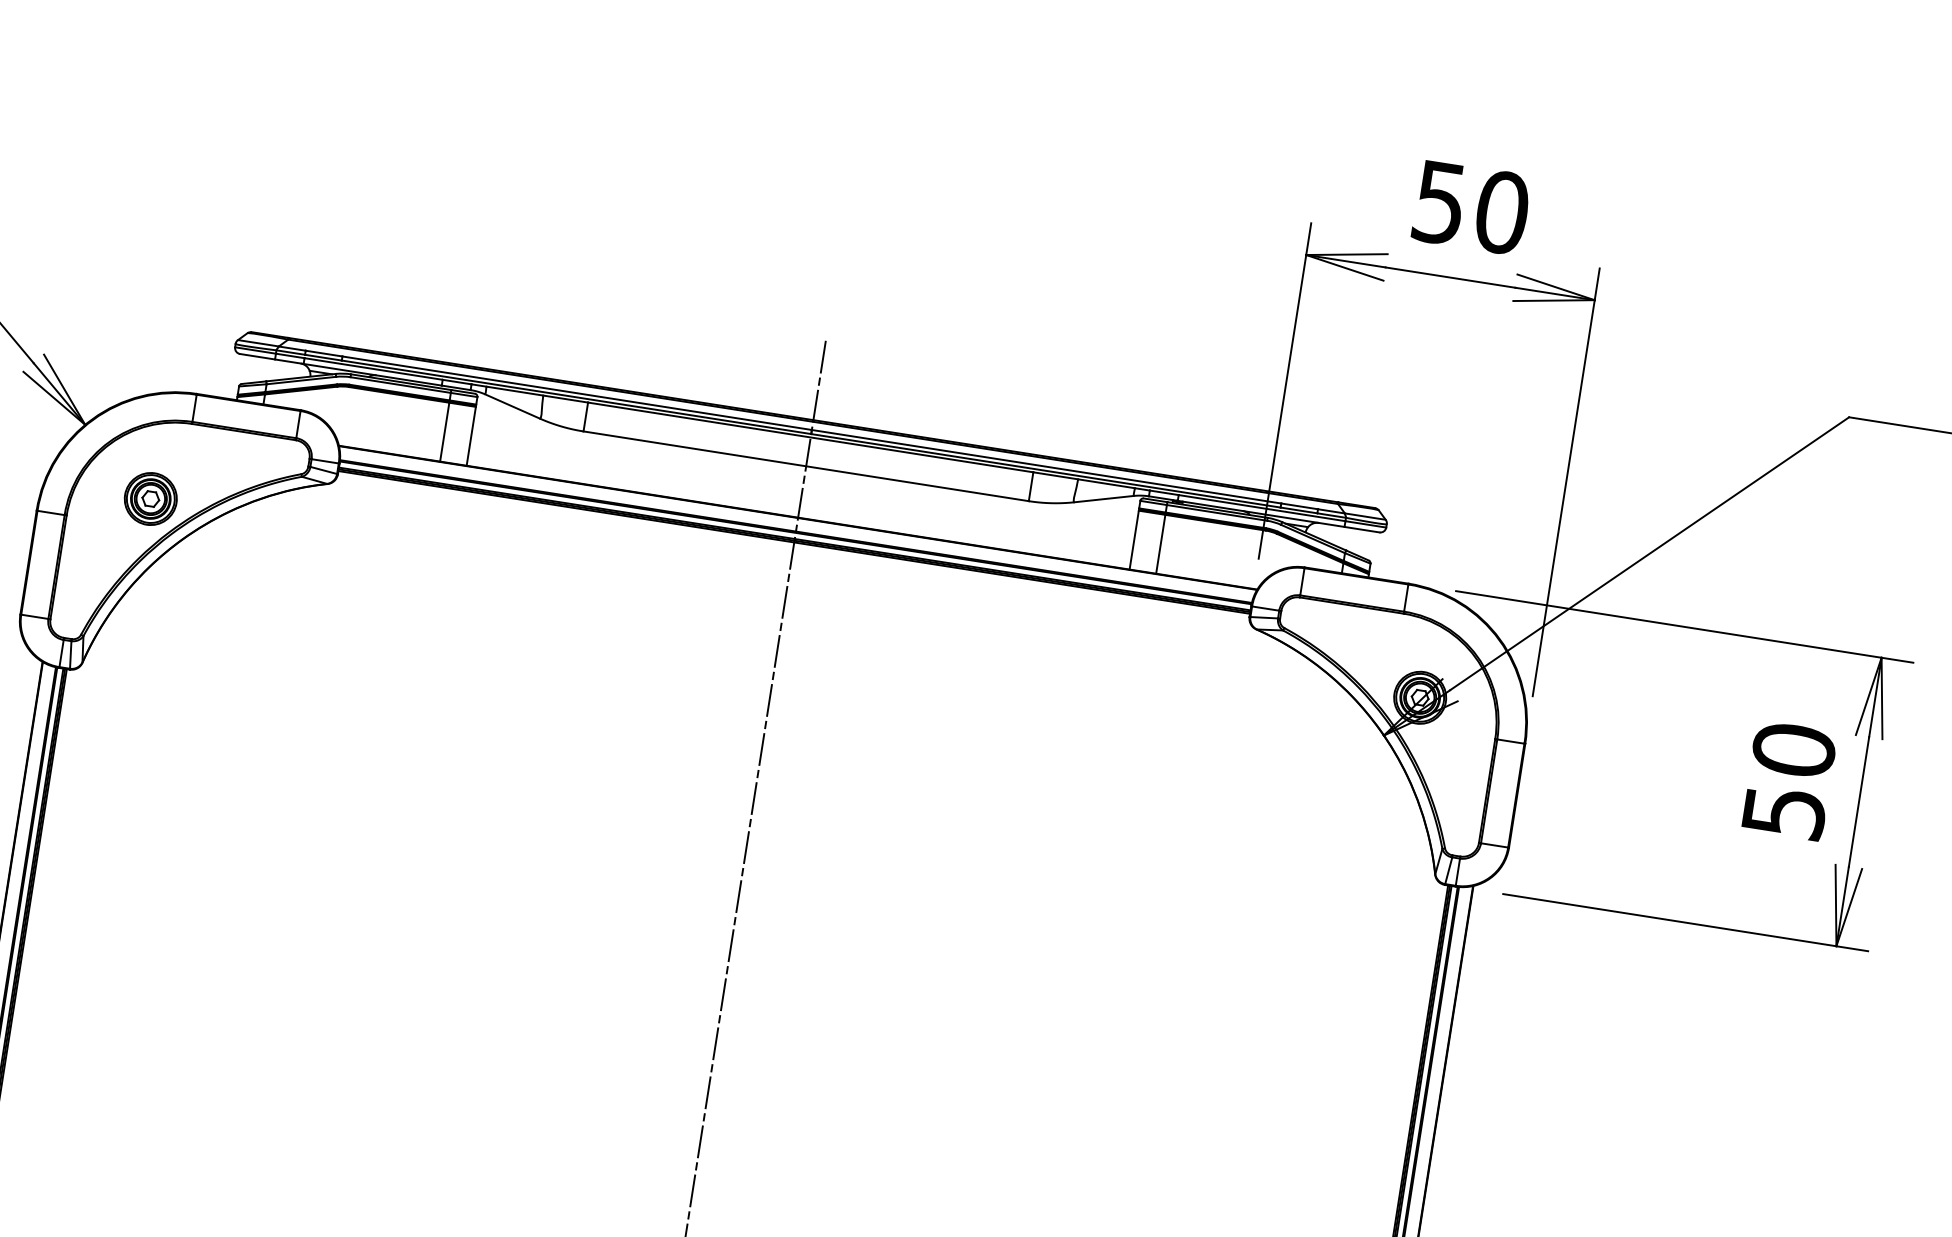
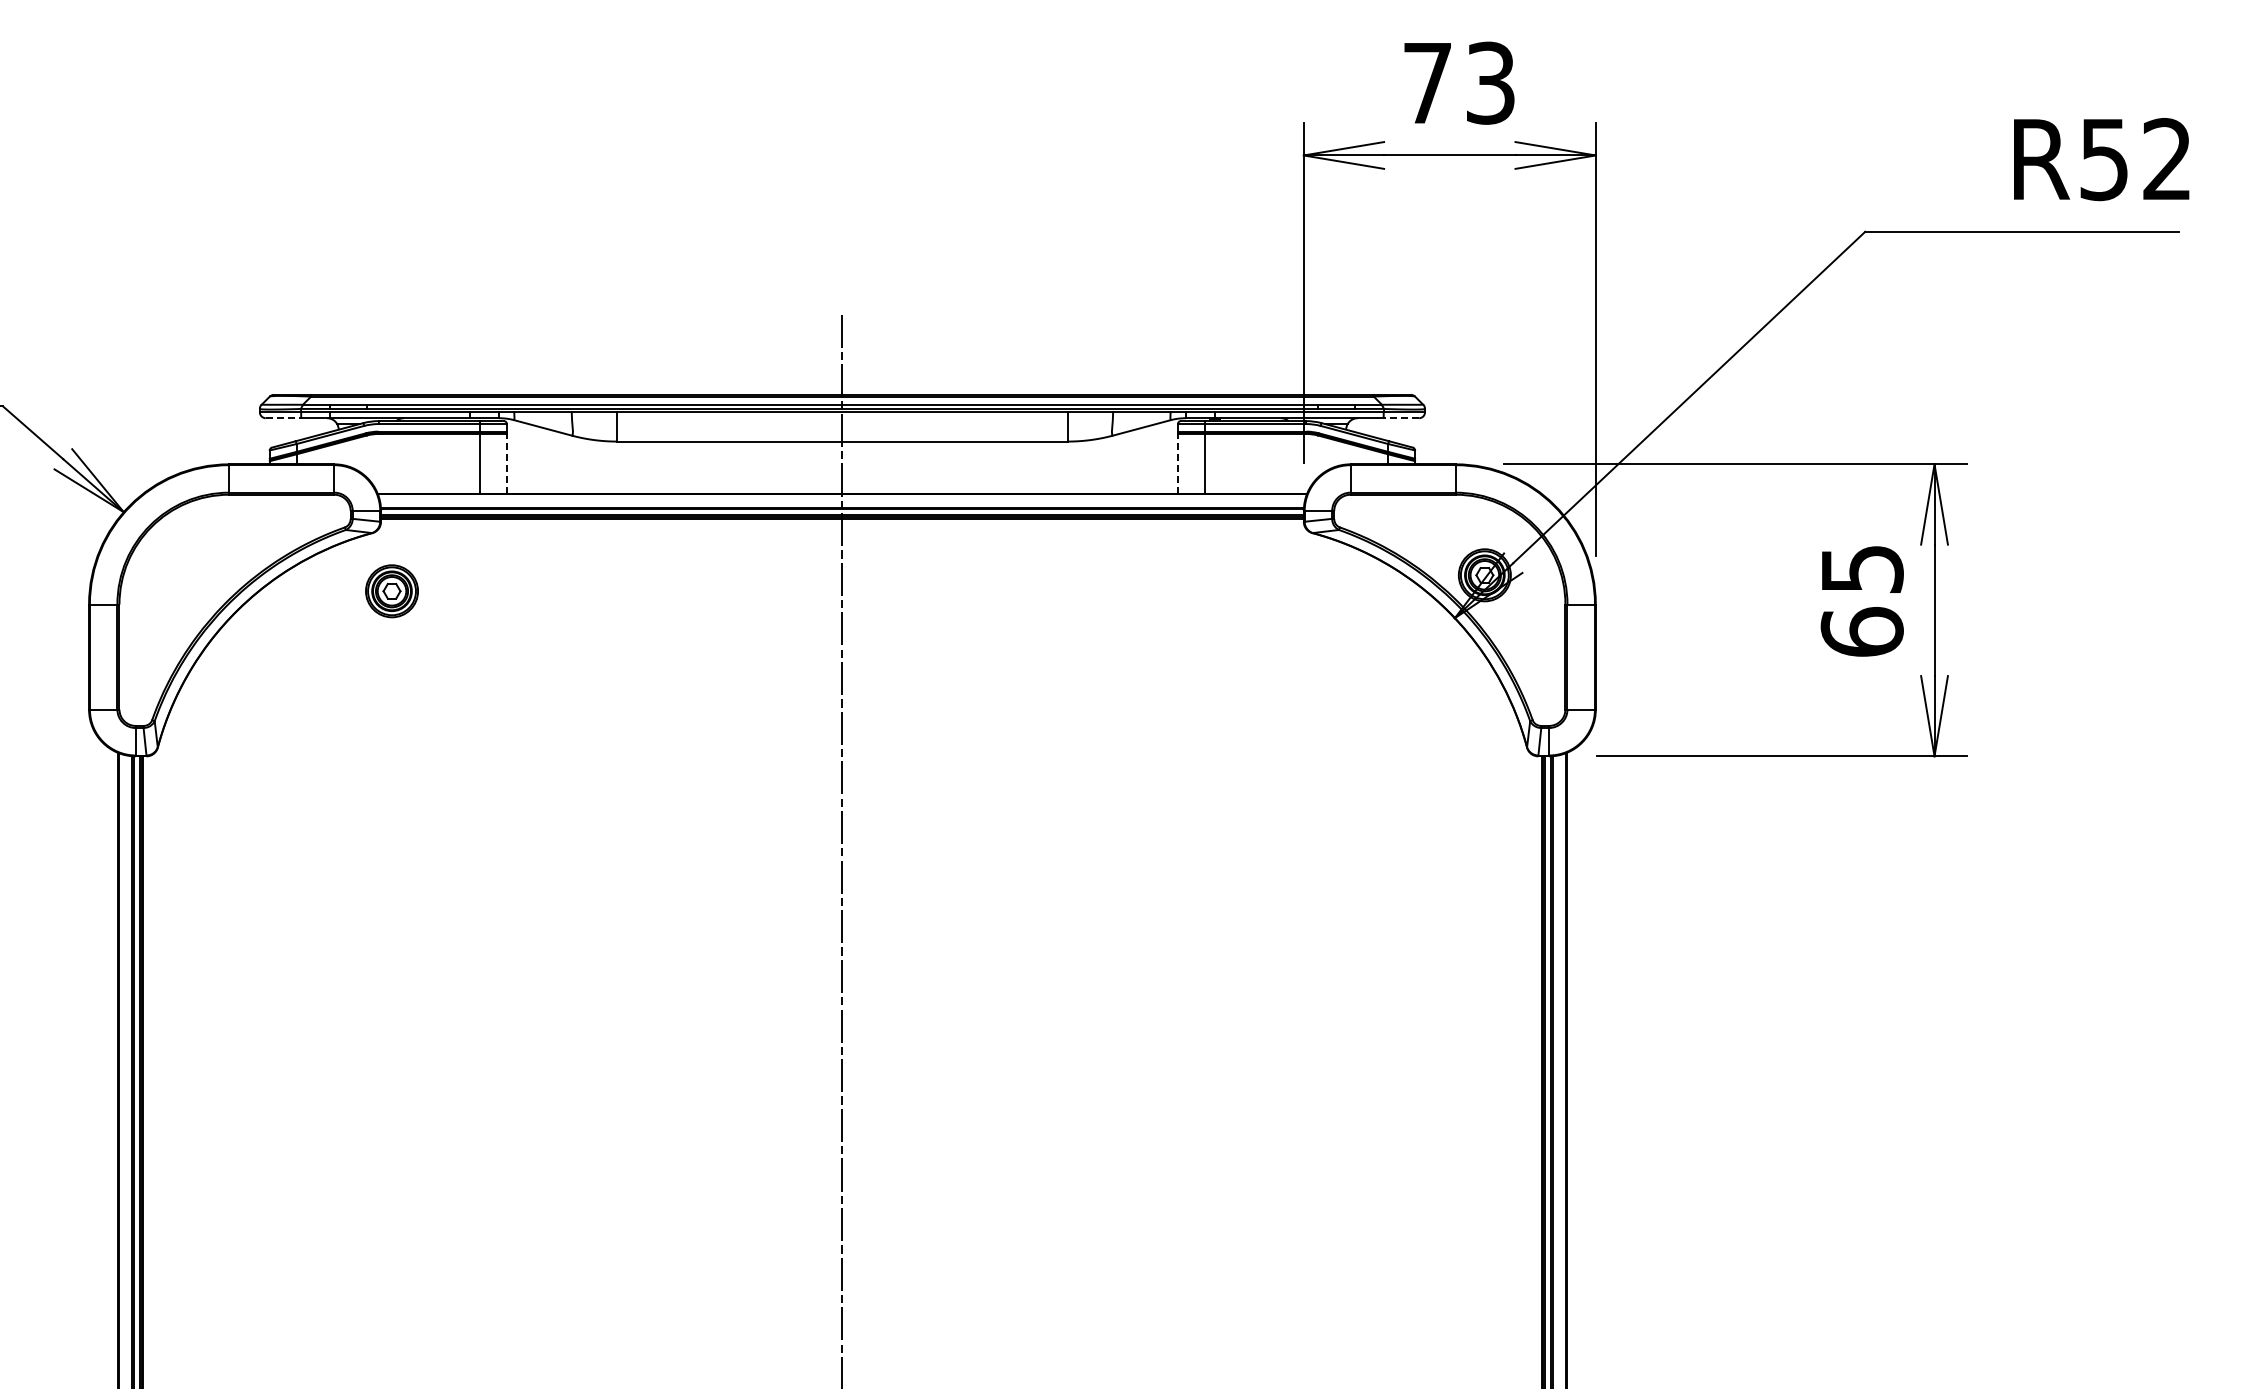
text: (1471, 207) -> (1459, 82), 50 -> 73
line: (257, 357) -> (283, 418), solid -> dashed
line: (470, 435) -> (506, 463), solid -> dashed
part: (150, 499) -> (391, 591), moved
line: (1362, 529) -> (1401, 418), solid -> dashed
line: (1133, 539) -> (1177, 463), solid -> dashed
text: (1788, 780) -> (1861, 600), 50 -> 65

